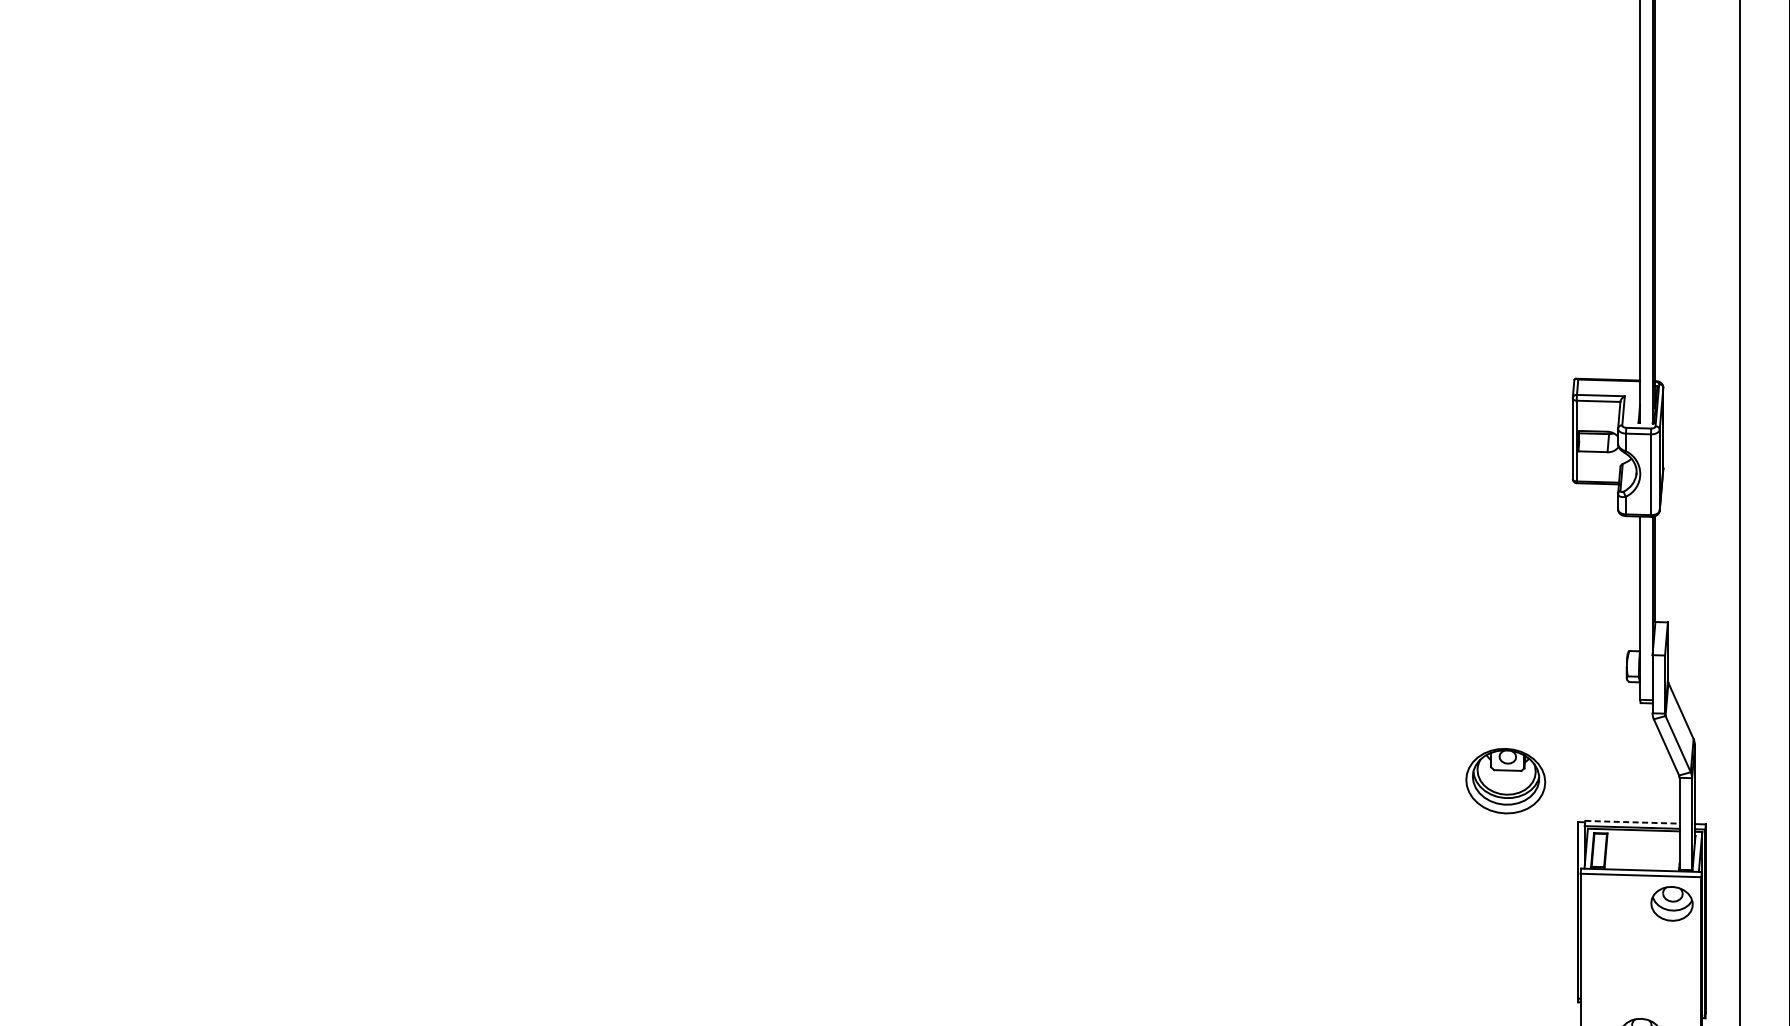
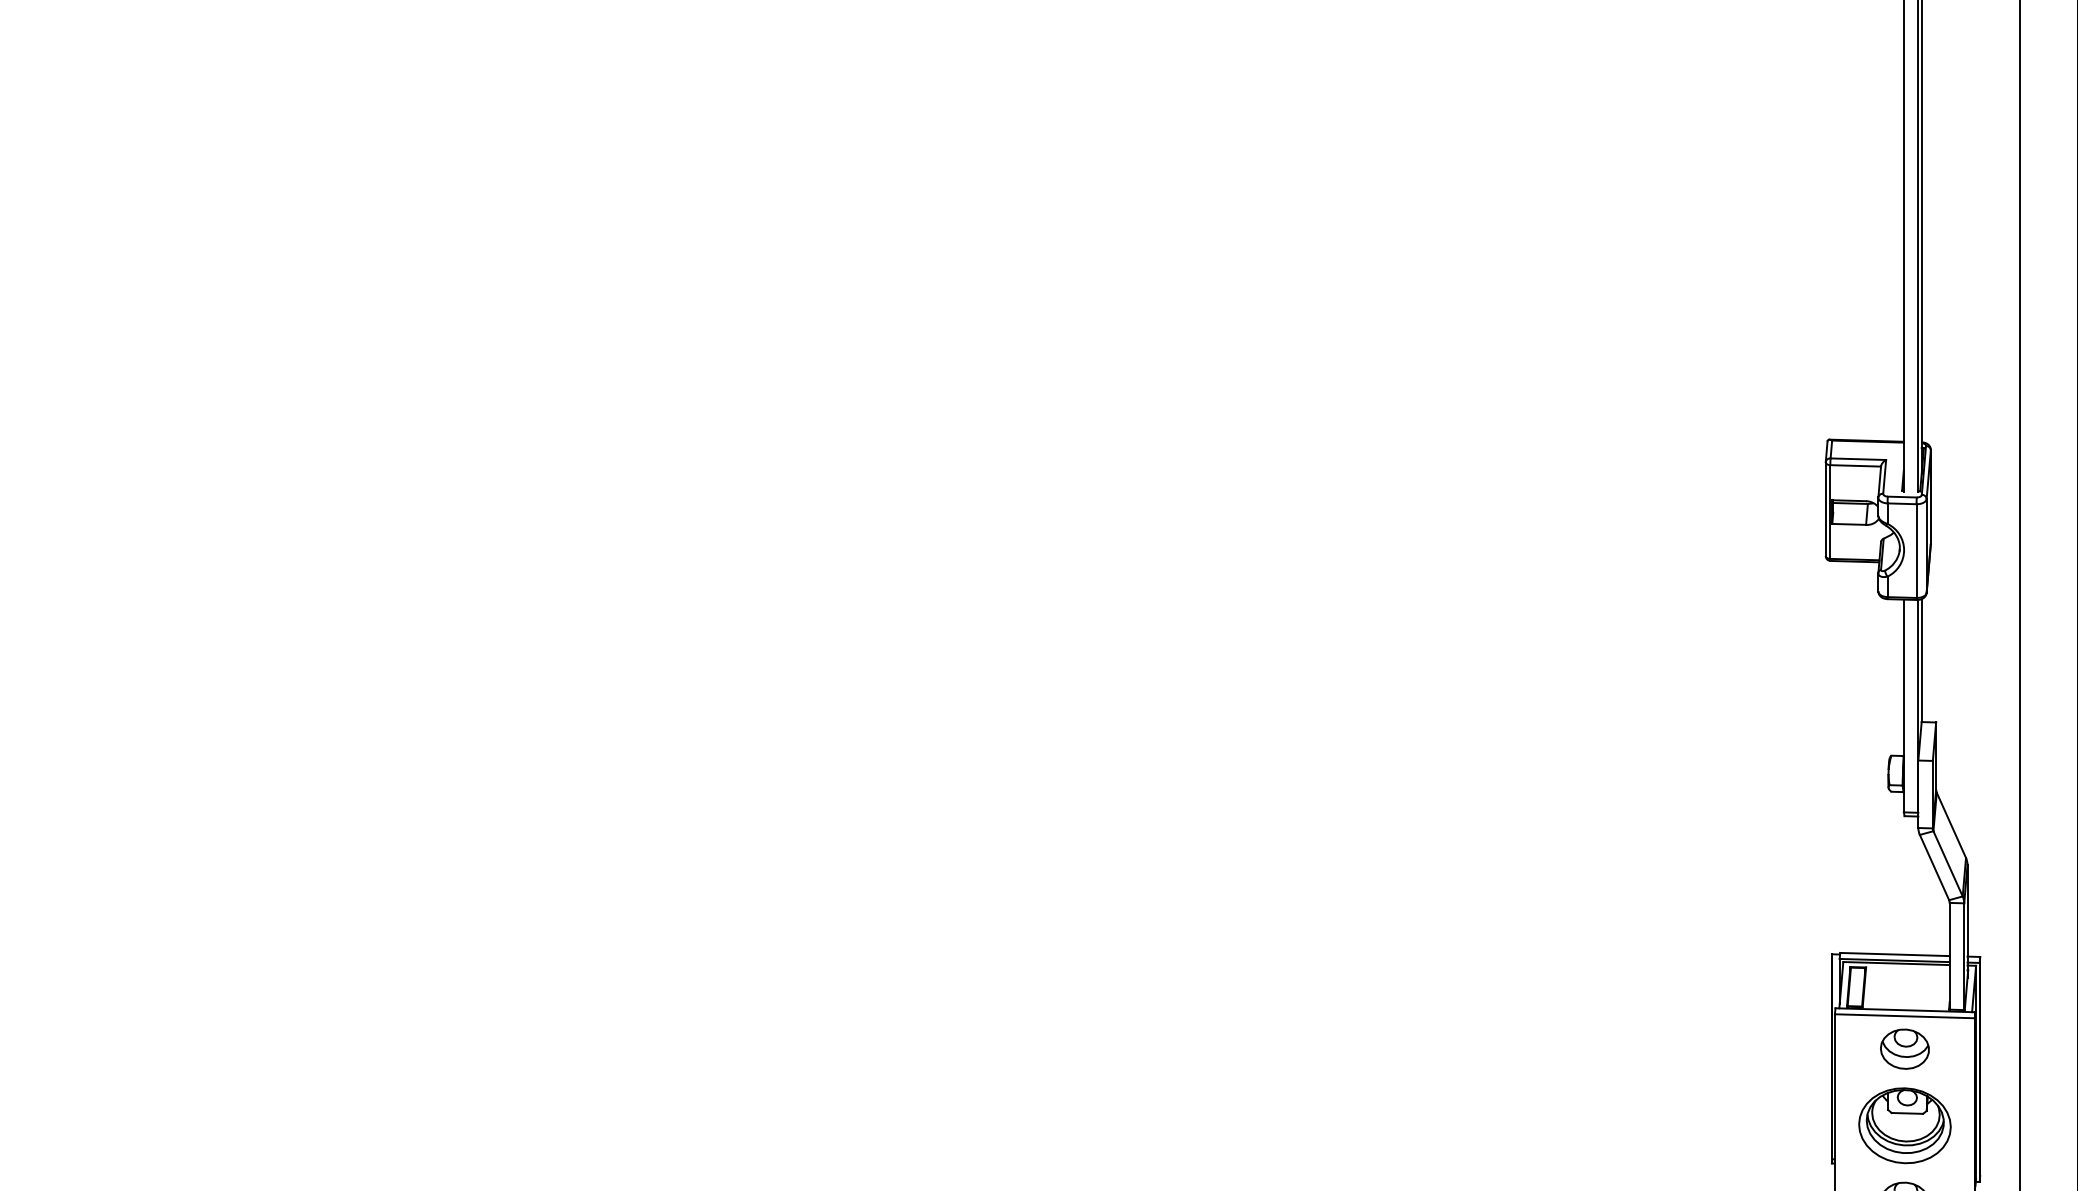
part: (1505, 780) -> (1904, 1125), moved
line: (1632, 822) -> (1894, 954), dashed -> solid
part: (1671, 903) -> (1904, 1048), moved

